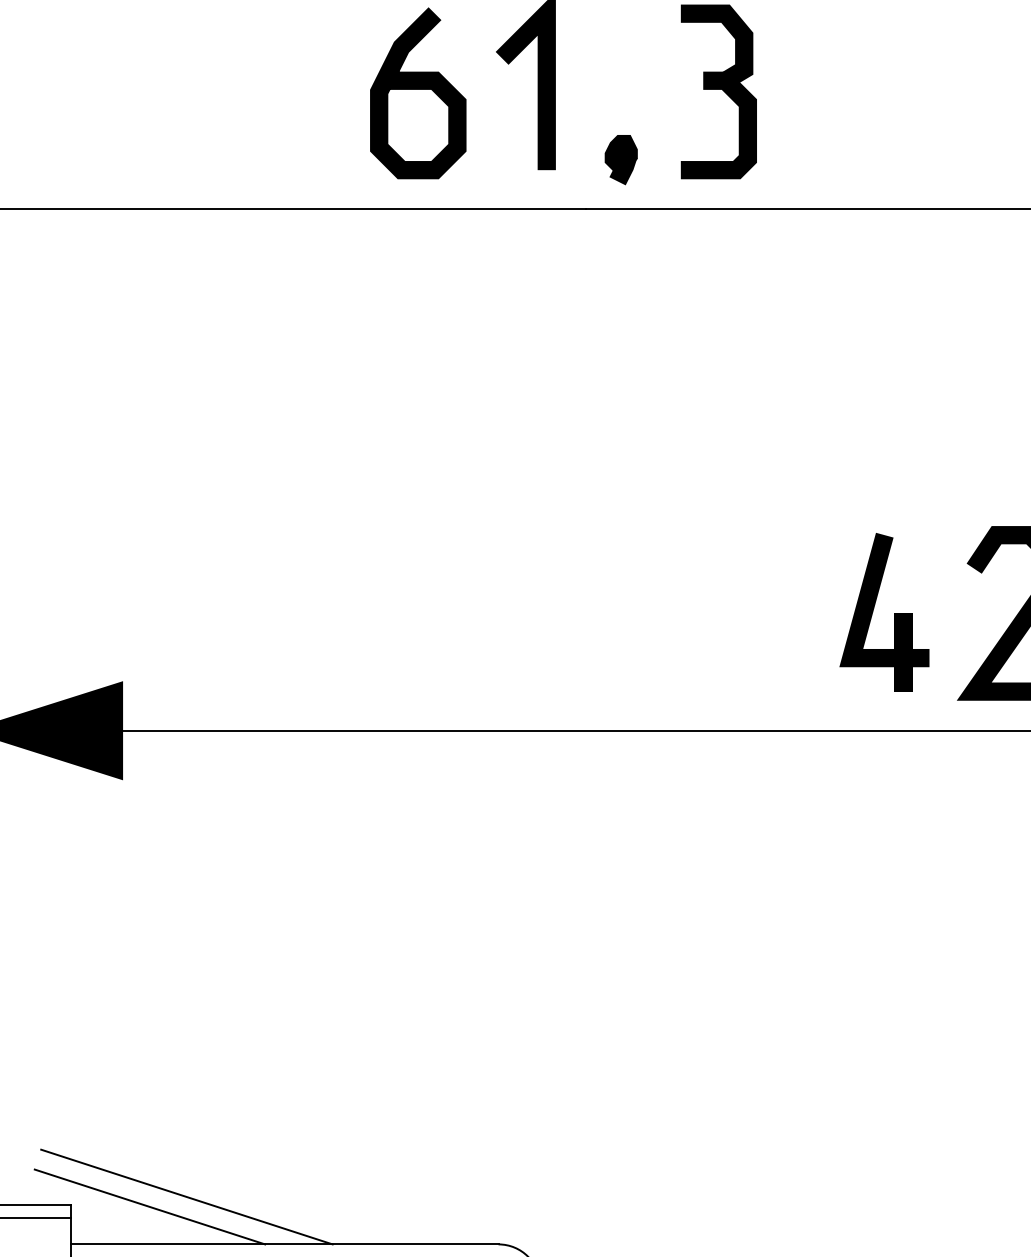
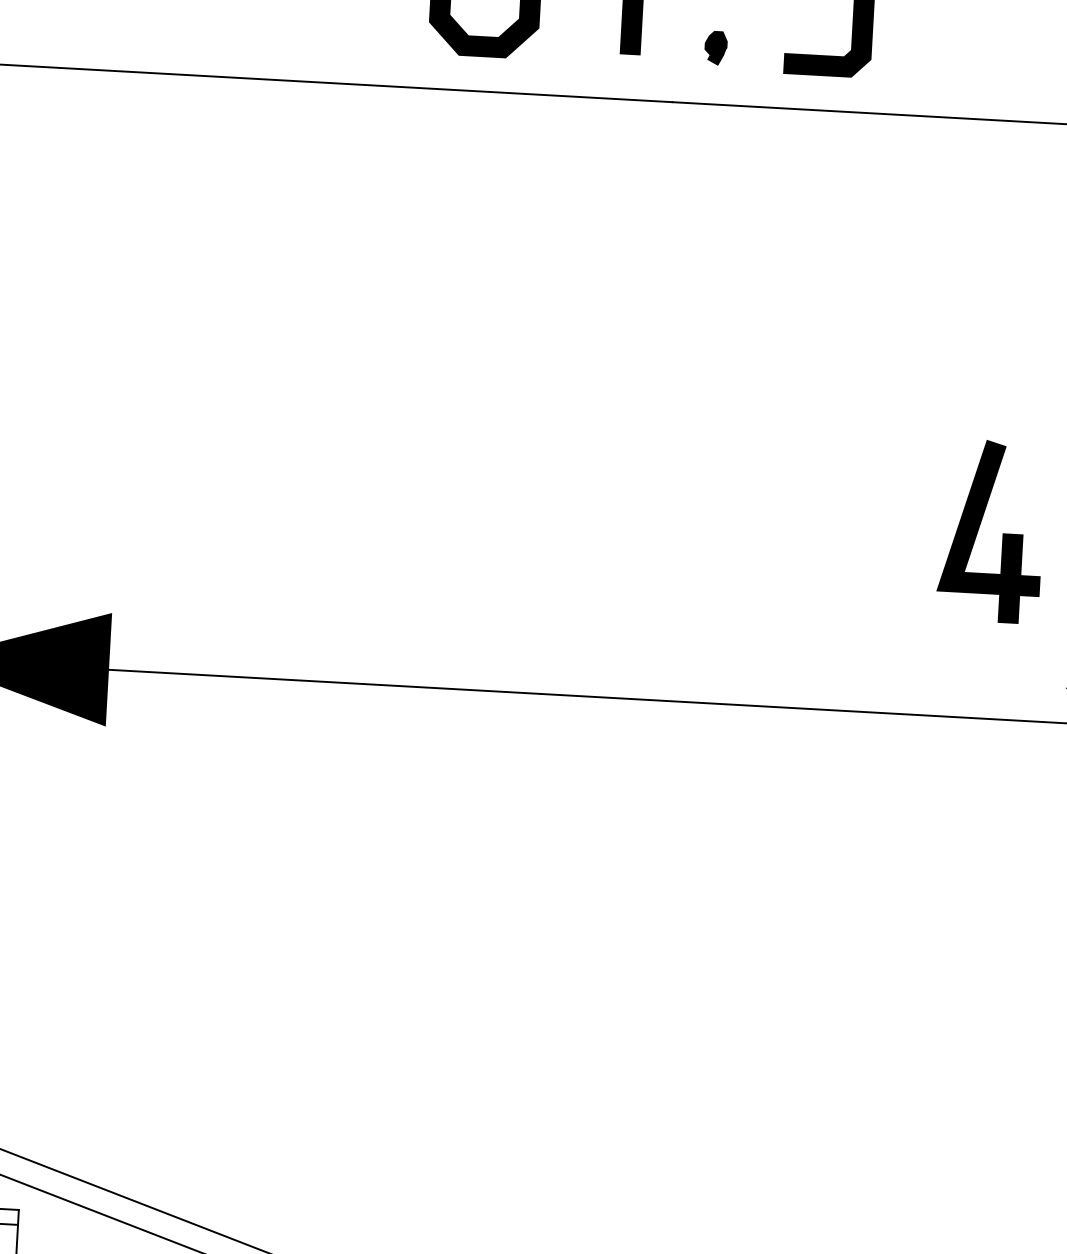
part: (620, 160) -> (715, 48), size x0.6
part: (894, 613) -> (1002, 533), moved

